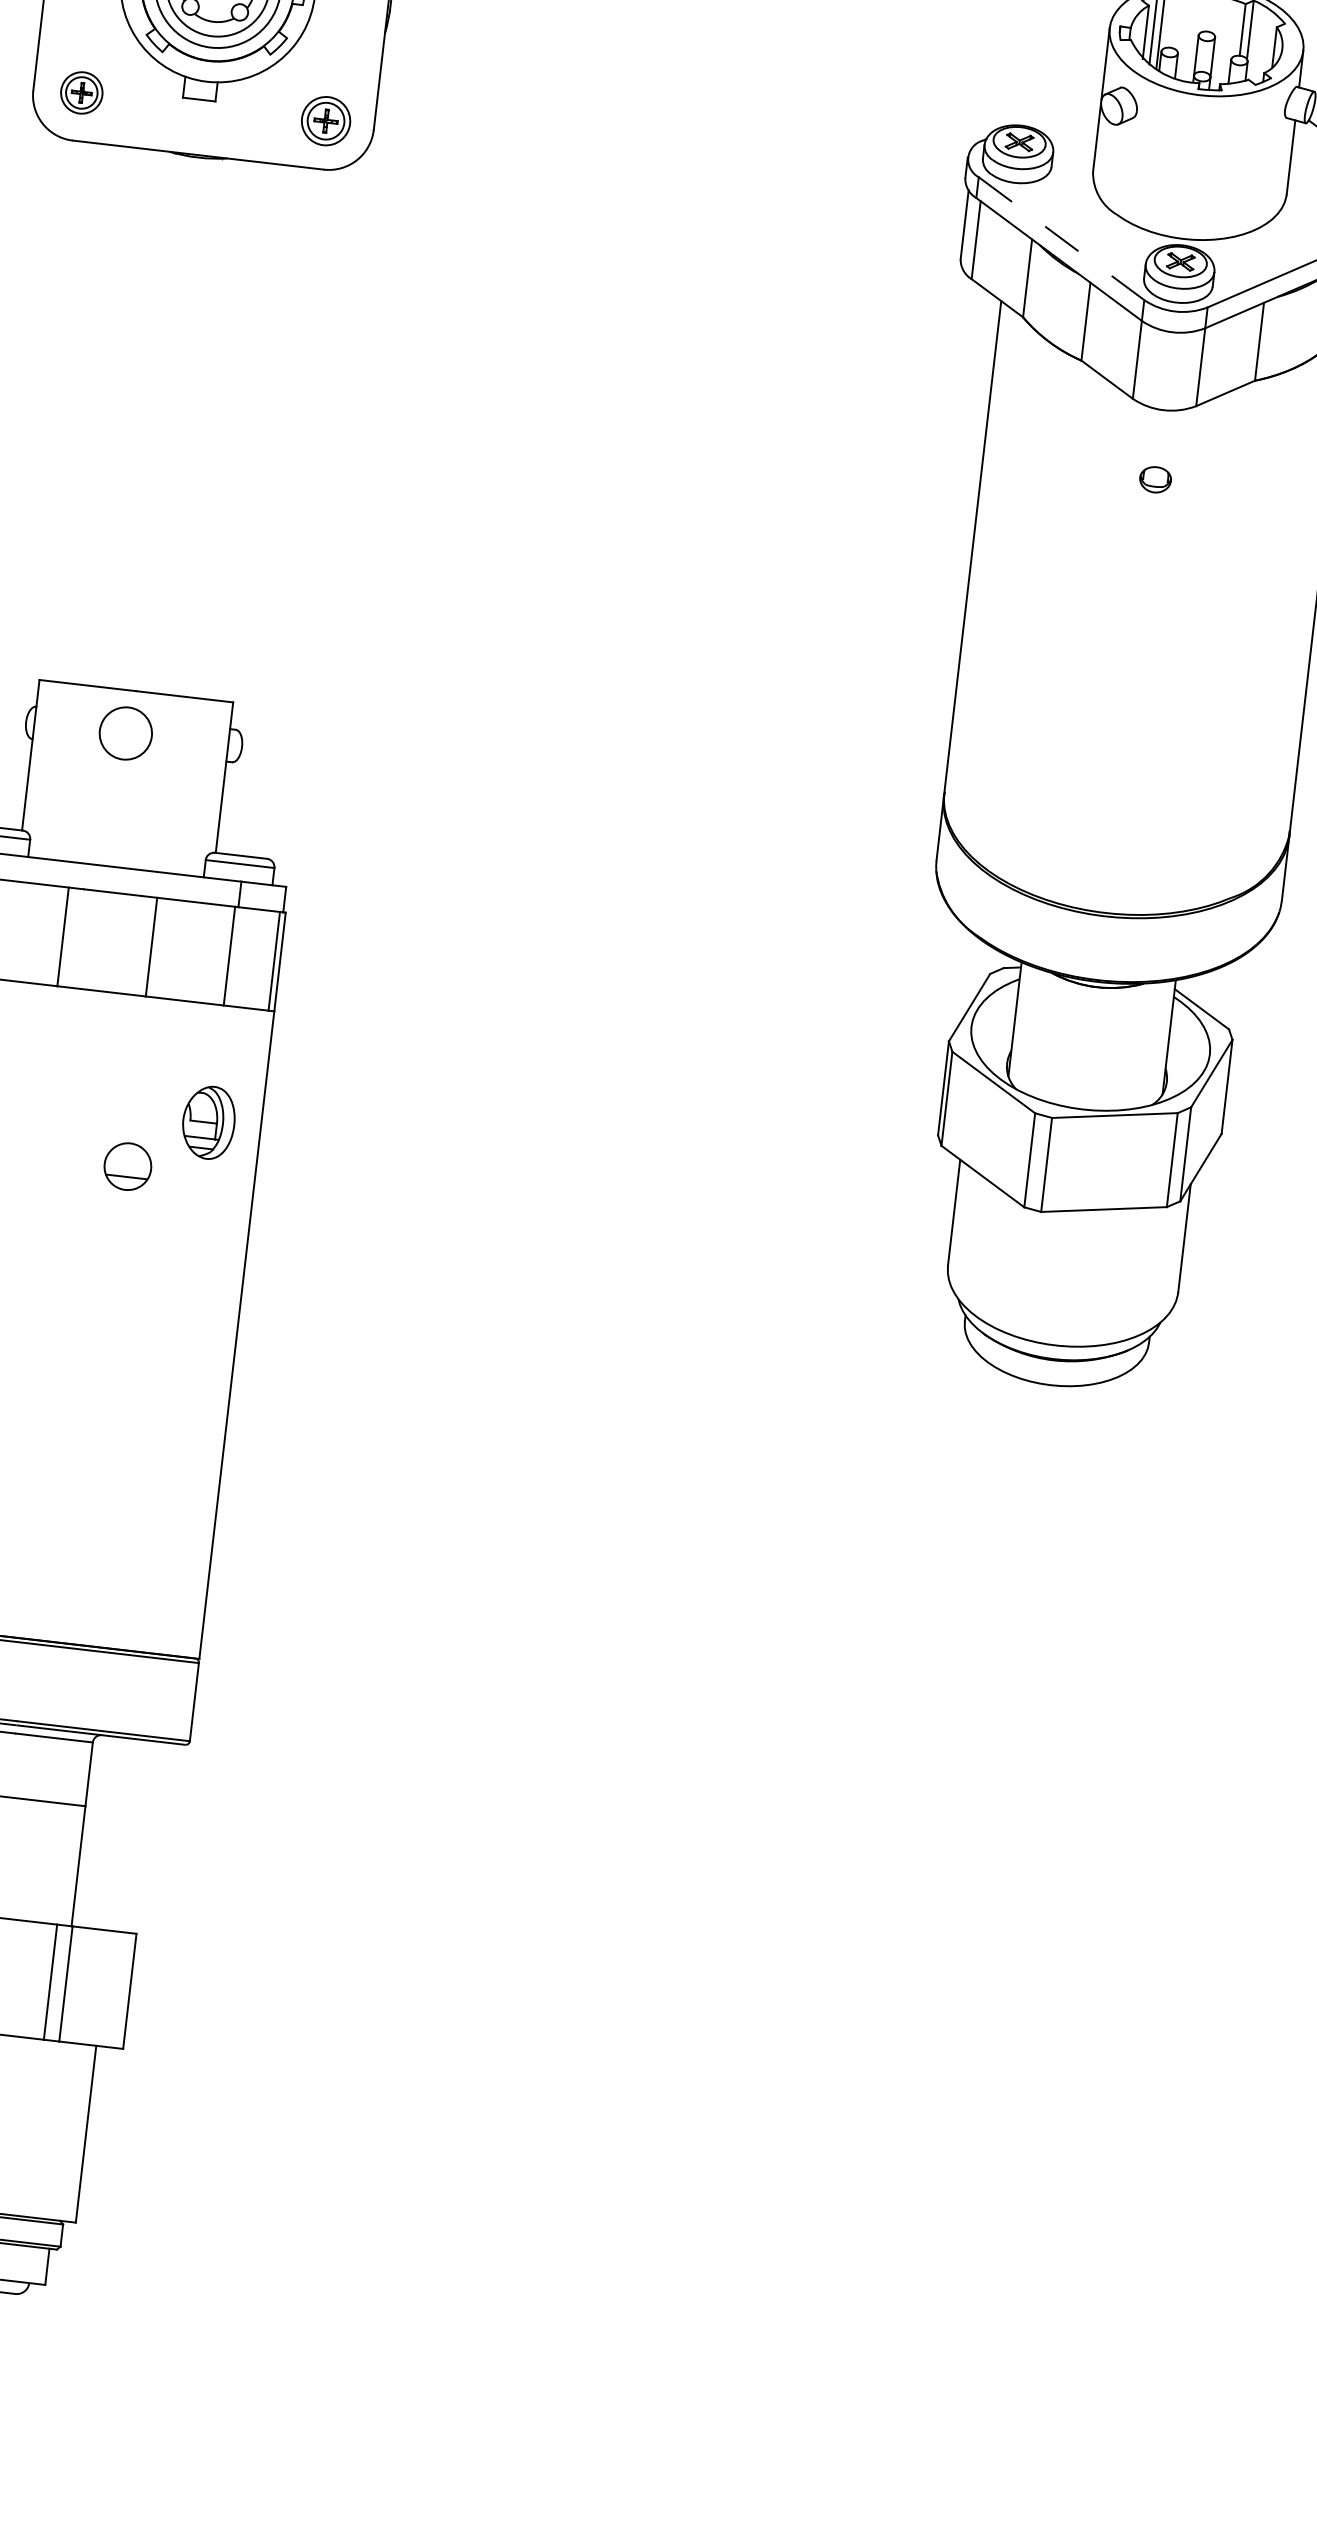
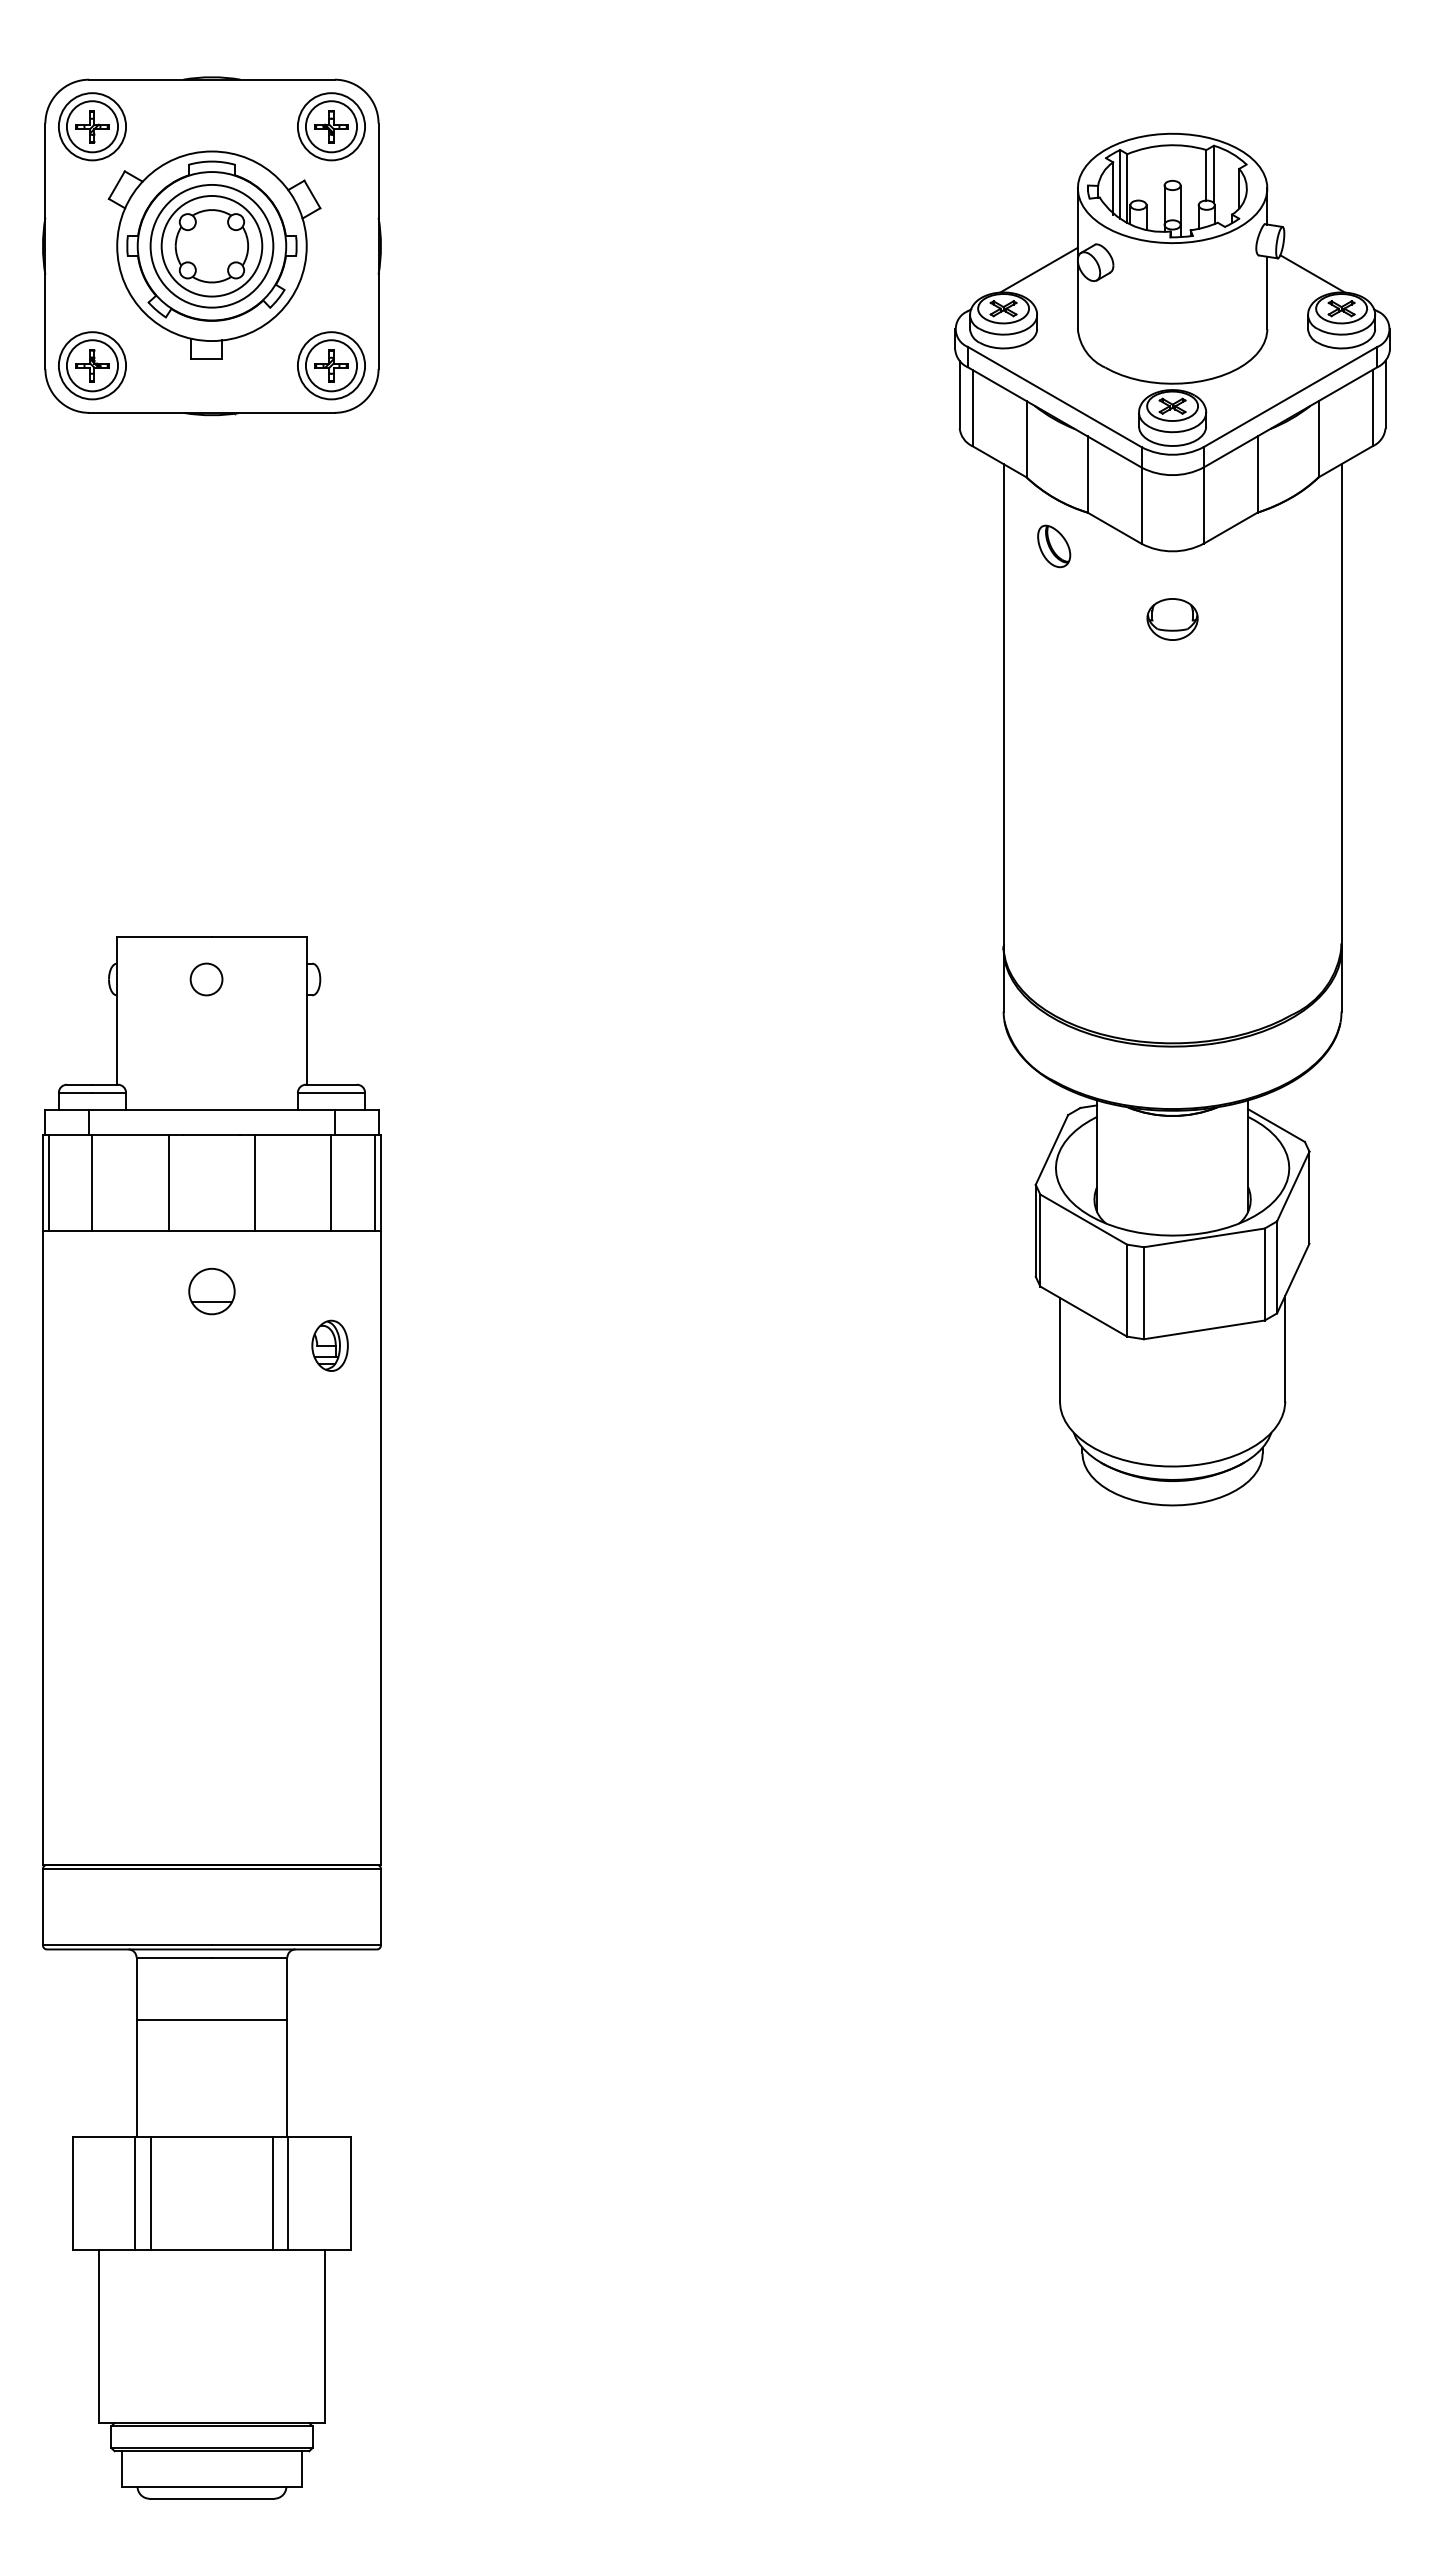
part: (81, 92) -> (92, 365), size x1.67
line: (1059, 106) -> (1038, 269), added
part: (326, 120) -> (331, 365), size x1.43
line: (1062, 239) -> (1055, 397), dashed -> solid
part: (1043, 391) -> (1054, 546), added
part: (1155, 479) -> (1172, 619), size x1.67
circle: (125, 733) -> (206, 979), size x0.62
part: (208, 1122) -> (329, 1345), size x0.71
part: (127, 1166) -> (211, 1291), moved

